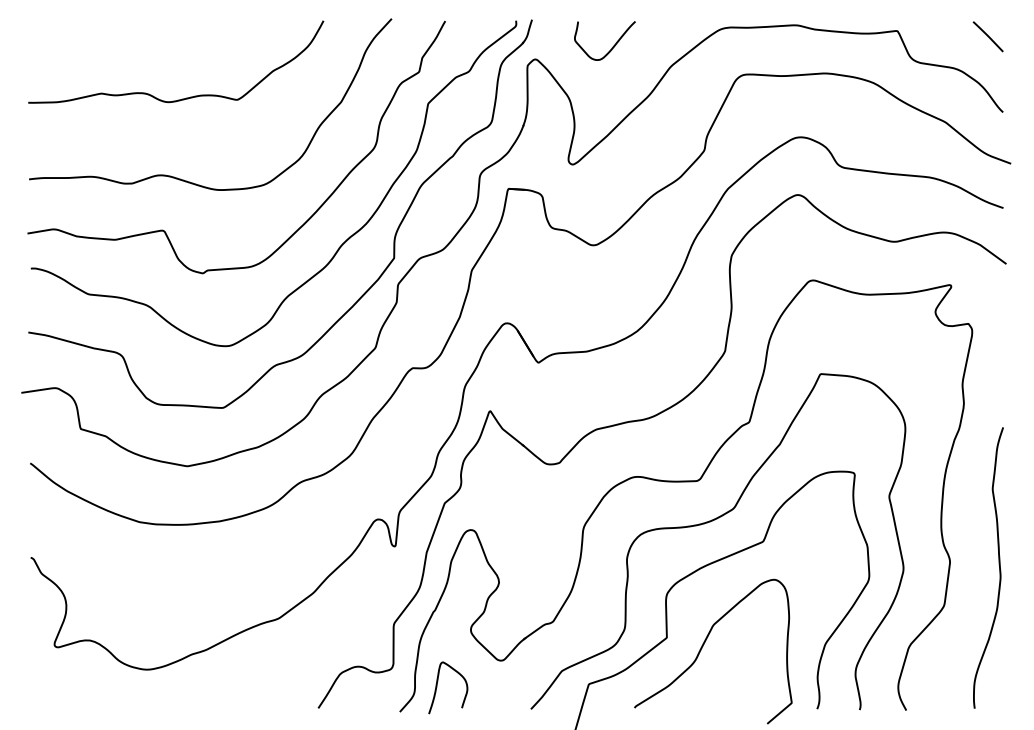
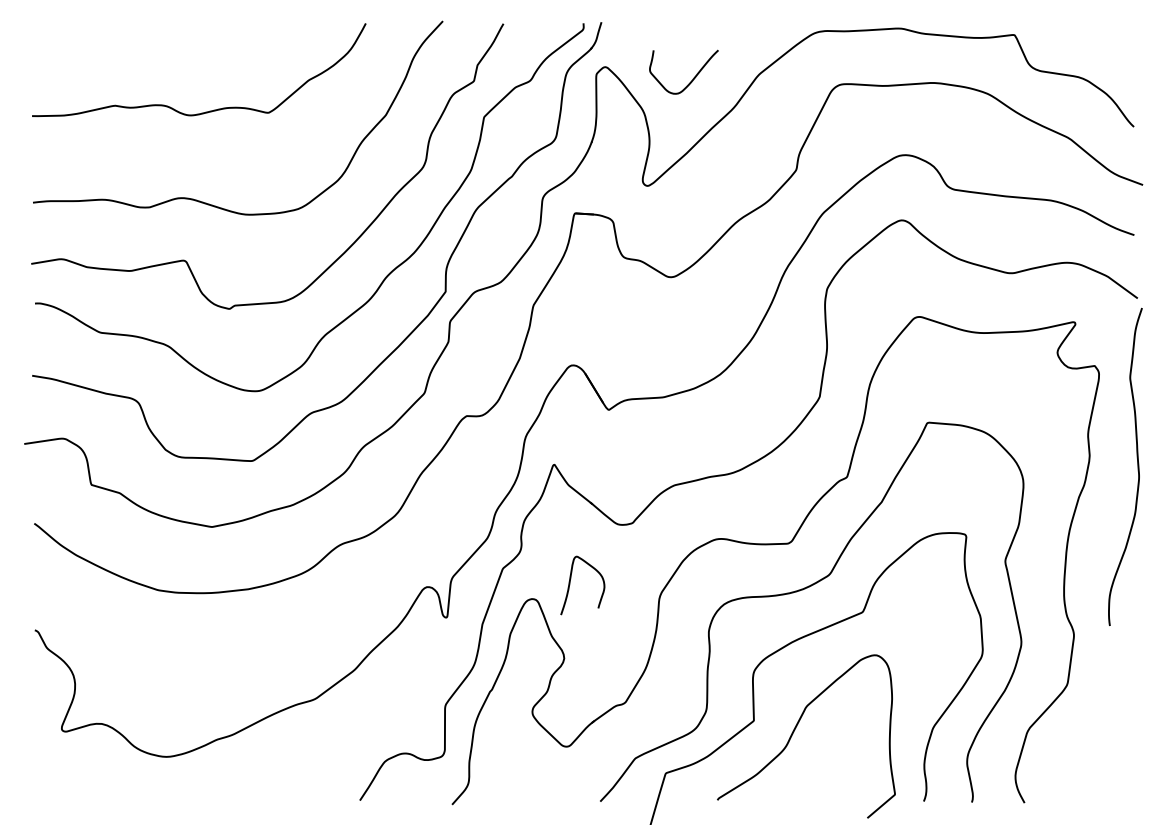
line: (987, 36) -> (1116, 41), removed
curve: (613, 45) -> (693, 77), moved
curve: (999, 567) -> (1137, 466), moved
curve: (437, 687) -> (570, 584), moved

